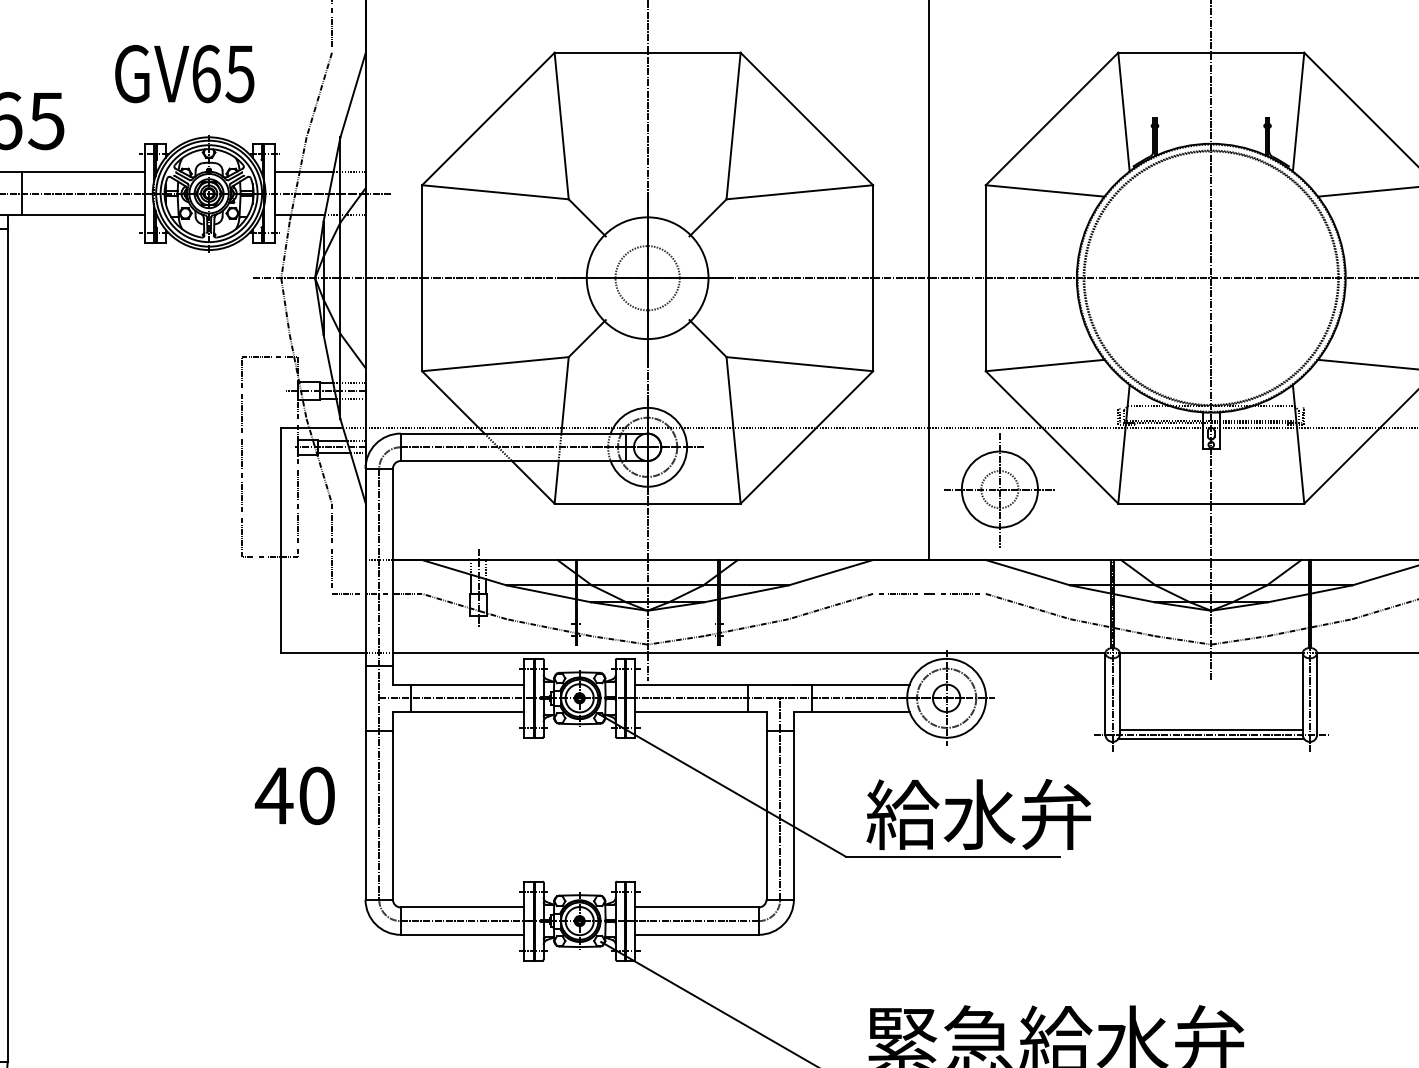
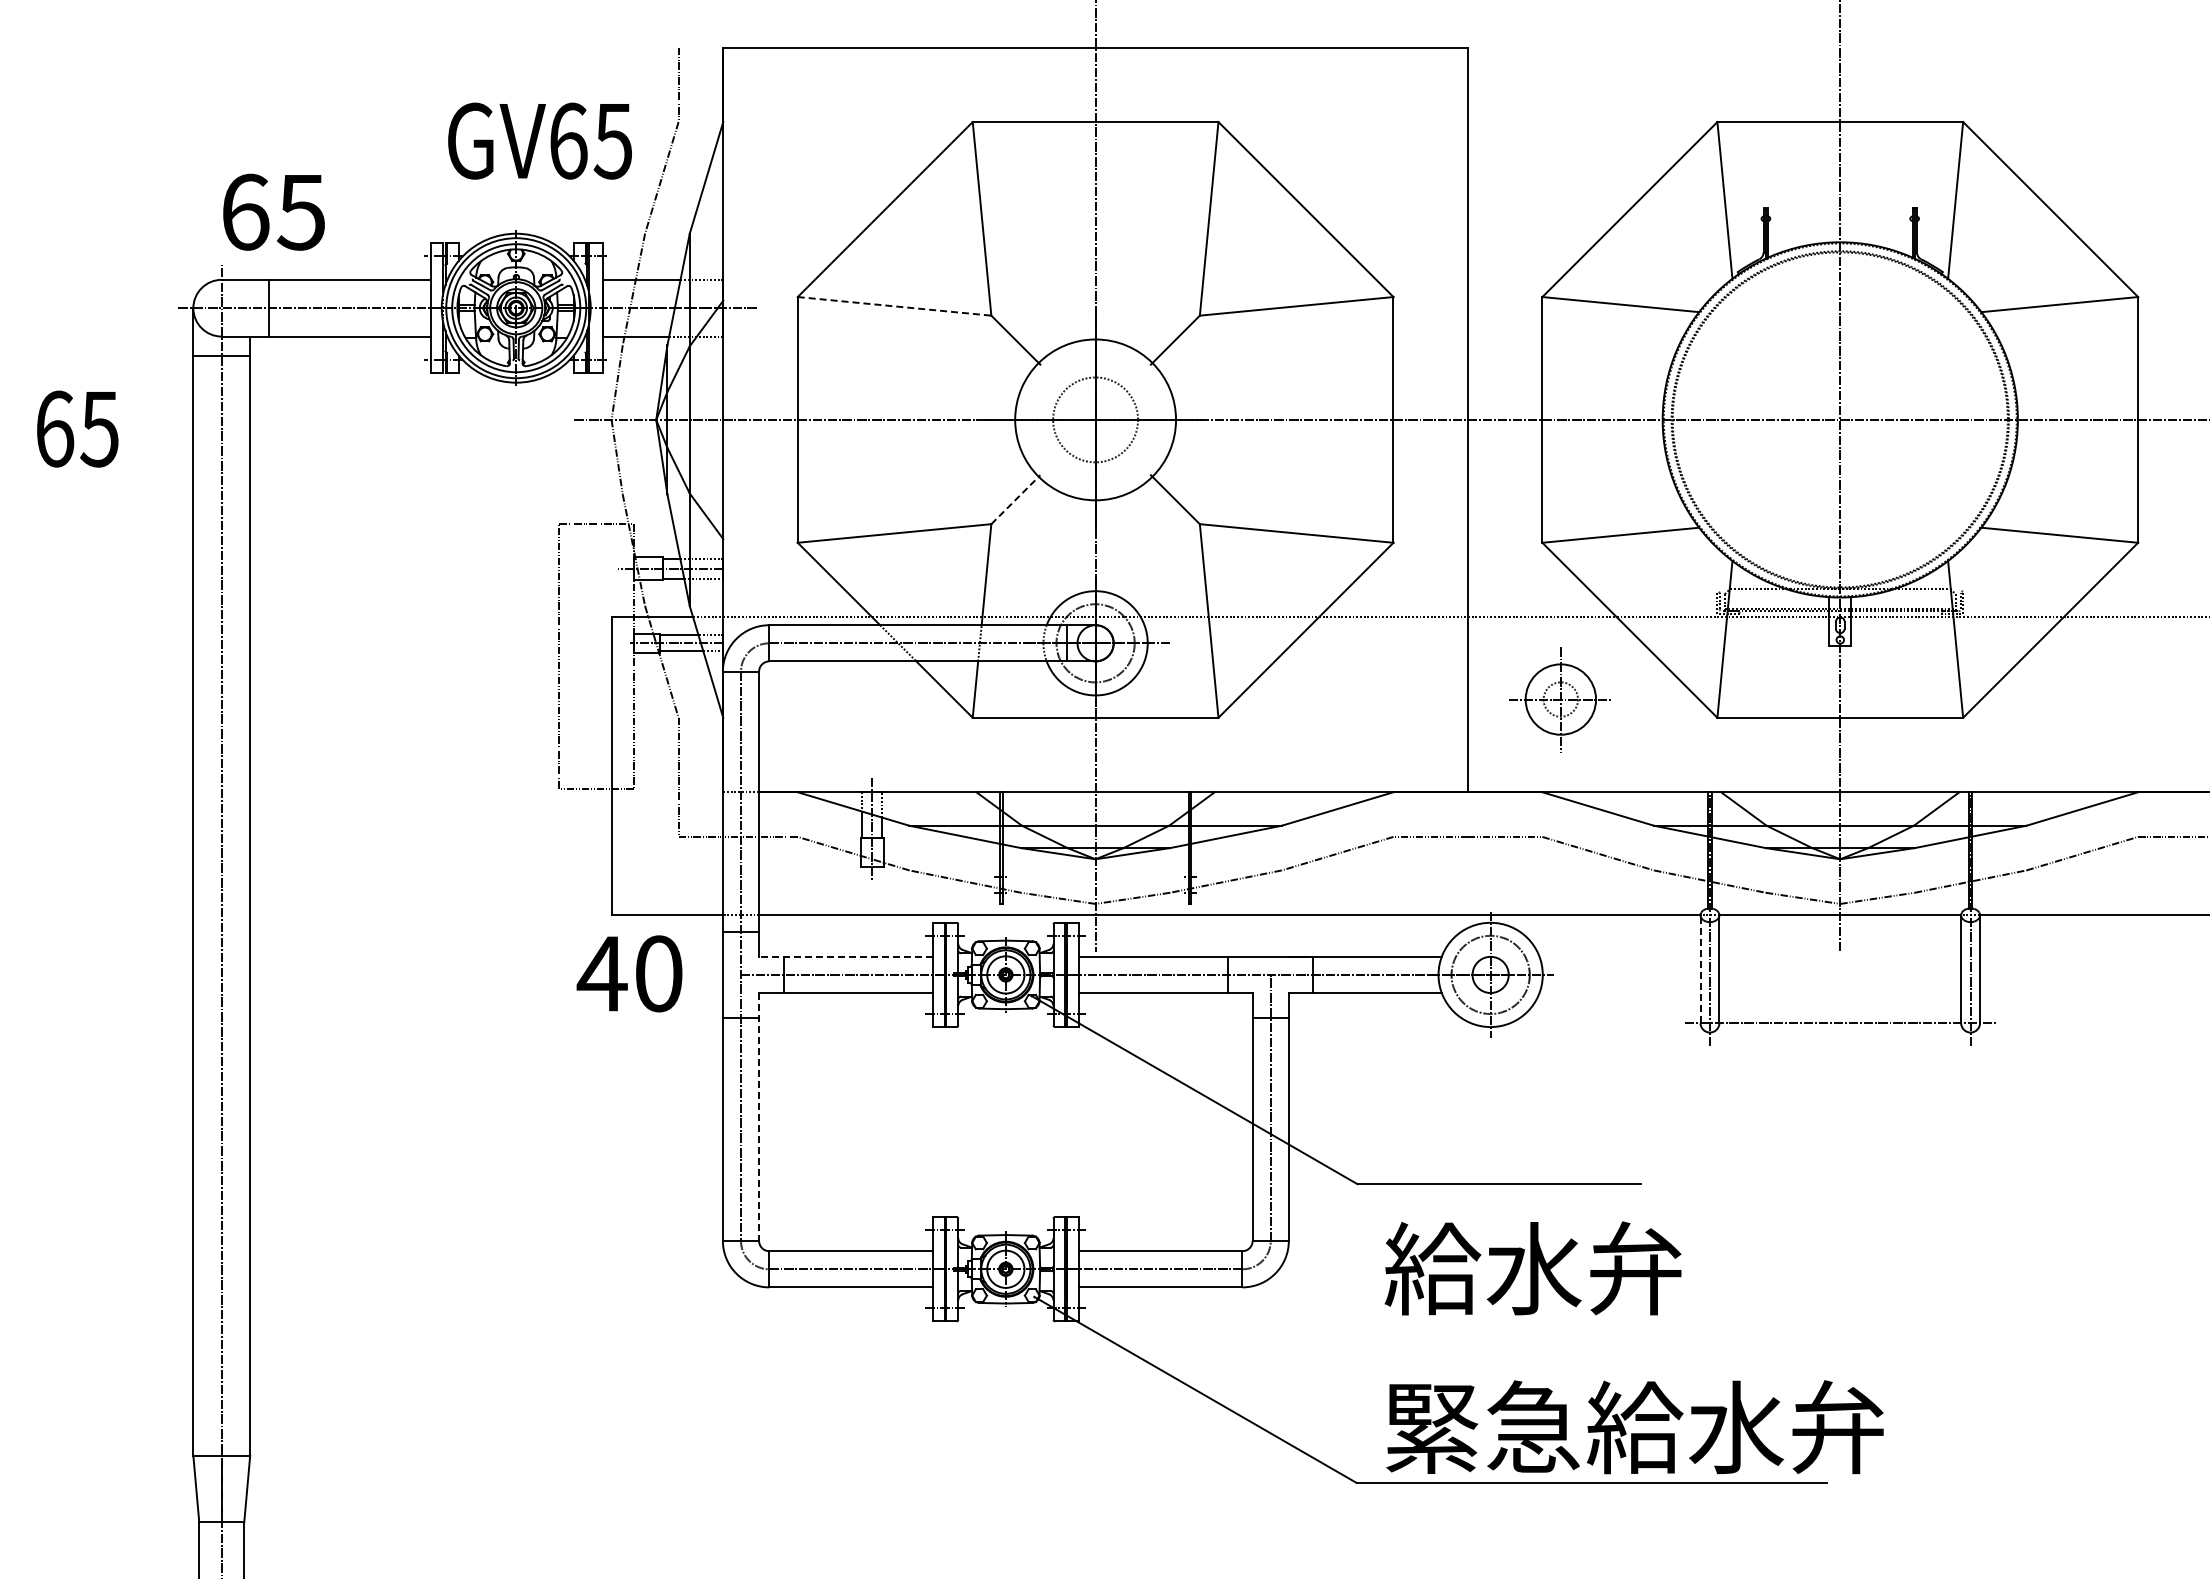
text: (184, 73) -> (539, 140), moved
line: (496, 192) -> (895, 306), solid -> dashed
line: (587, 338) -> (1015, 499), solid -> dashed
part: (999, 490) -> (1560, 700), size x0.7
line: (459, 684) -> (846, 956), solid -> dashed
line: (1105, 694) -> (1700, 969), solid -> dashed
line: (1211, 730) -> (1840, 1017), removed
line: (1211, 739) -> (1840, 1029), removed
text: (294, 795) -> (629, 973), moved
line: (393, 805) -> (759, 1116), solid -> dashed
text: (978, 814) -> (1532, 1268), moved

